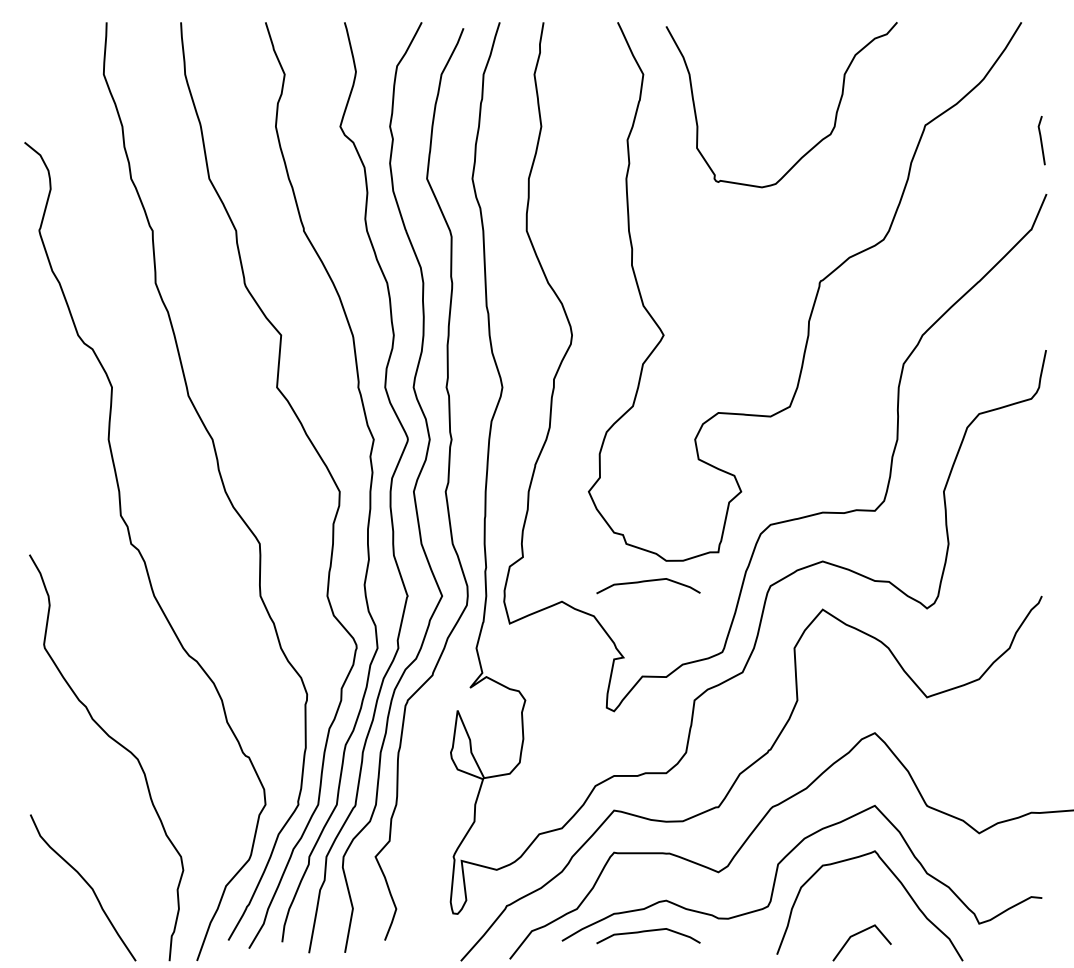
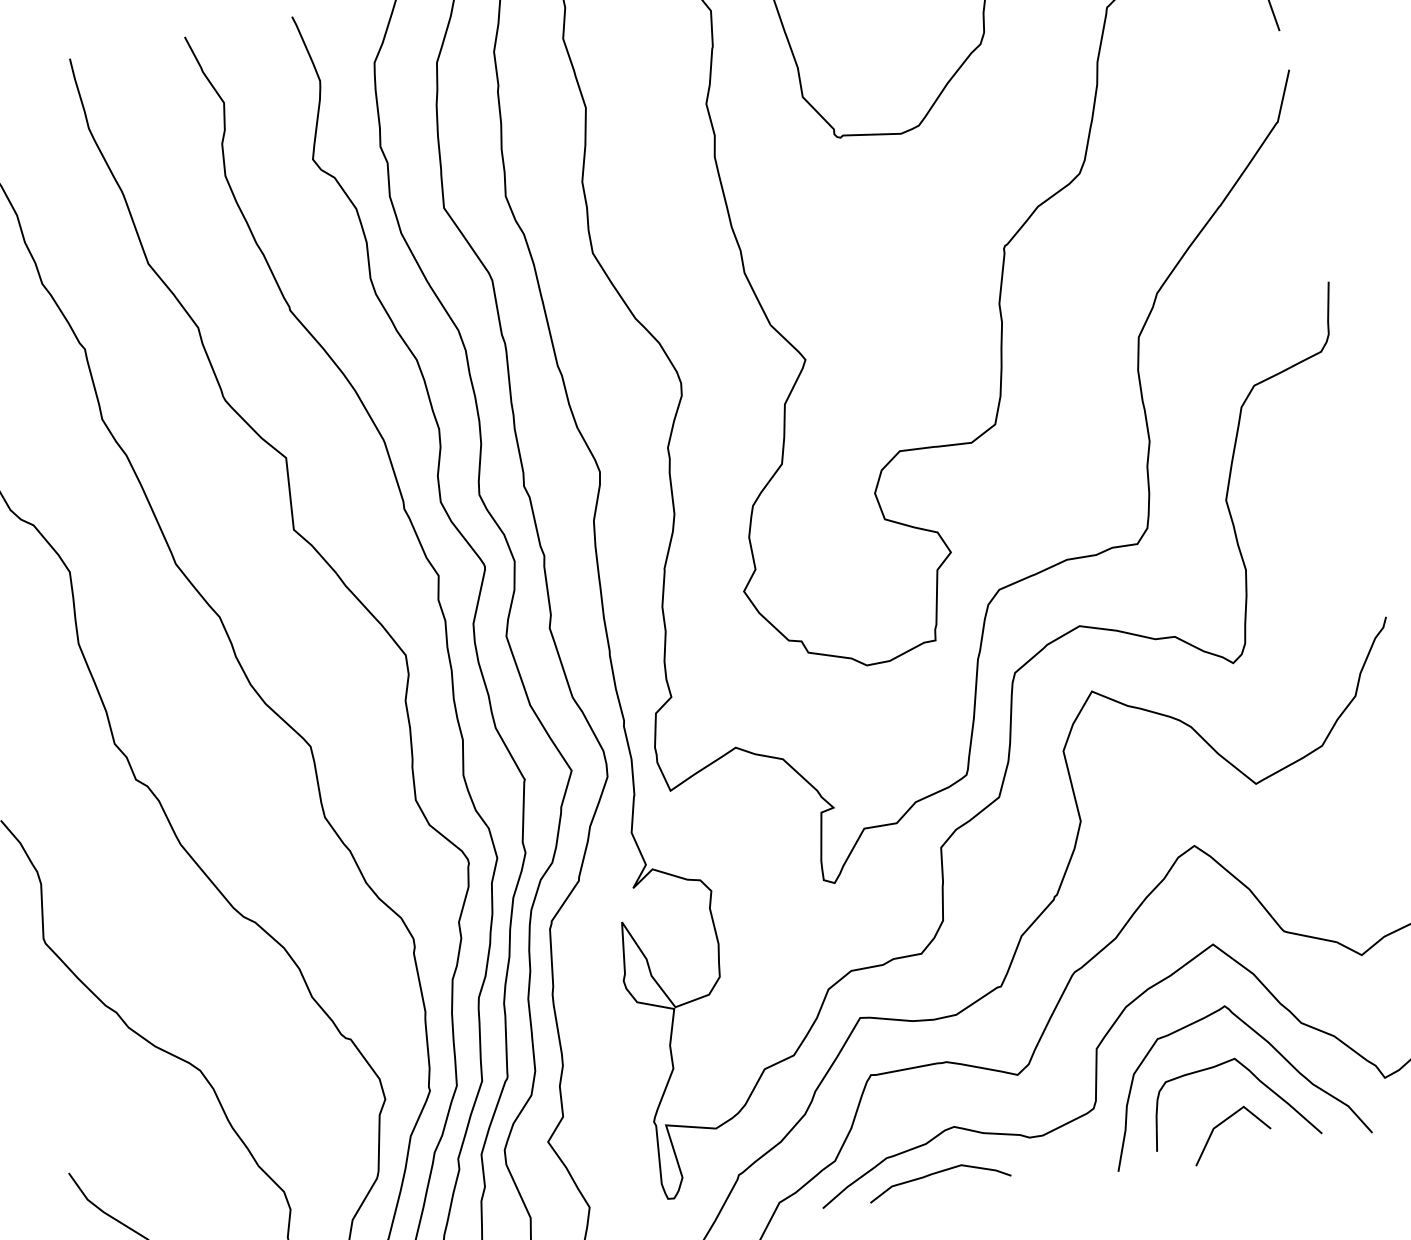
curve: (648, 581) -> (848, 698), removed
curve: (887, 907) -> (1256, 1079), added

